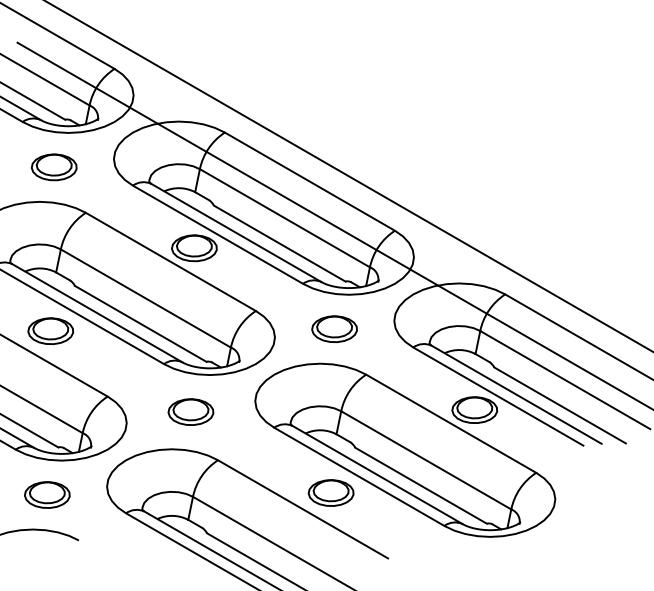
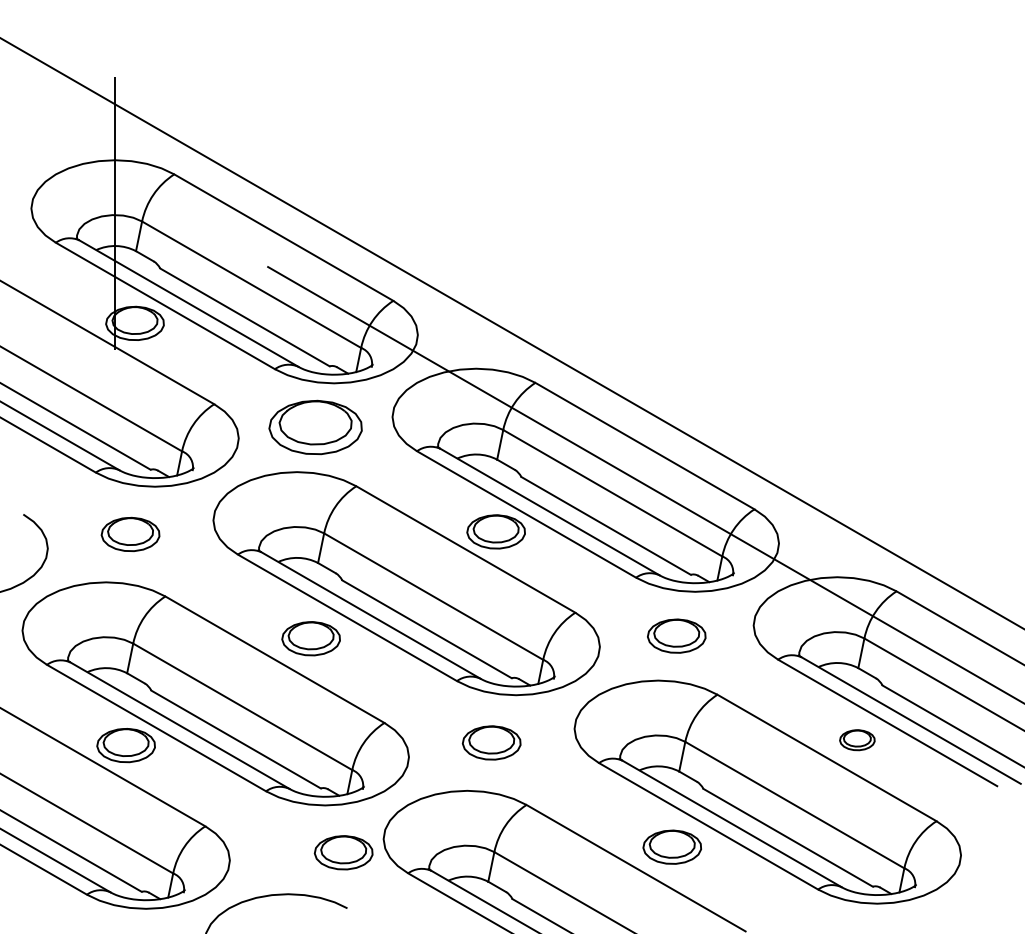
part: (54, 167) -> (315, 427), size x1.6
part: (474, 409) -> (857, 739), size x0.6
part: (47, 494) -> (343, 852), moved

